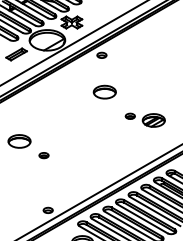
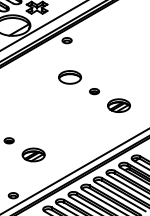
part: (129, 115) -> (93, 90), moved
part: (68, 169) -> (33, 154), added

